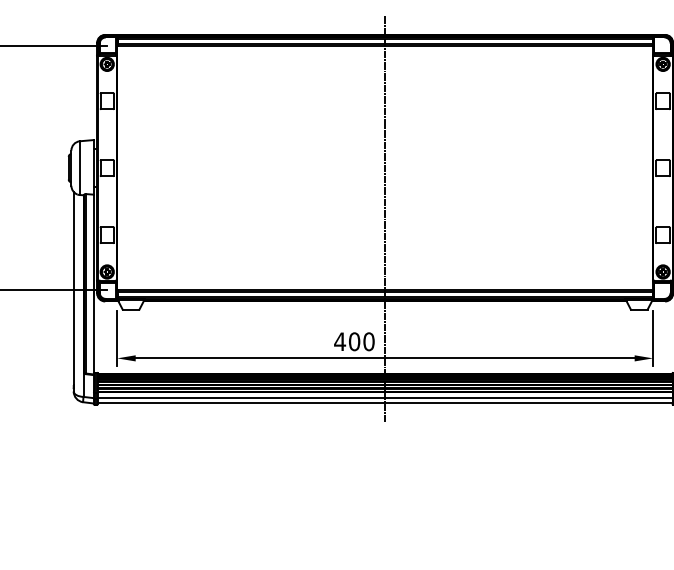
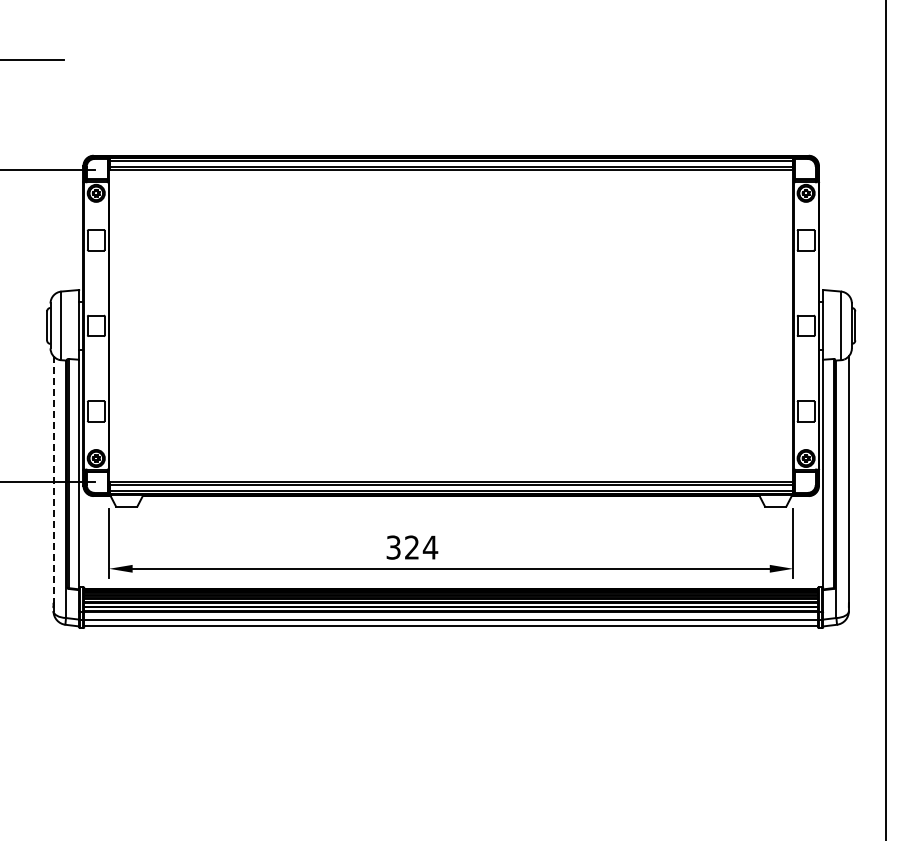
line: (385, 218) -> (451, 390), removed
line: (73, 289) -> (53, 480), solid -> dashed
text: (354, 341) -> (412, 547), 400 -> 324

